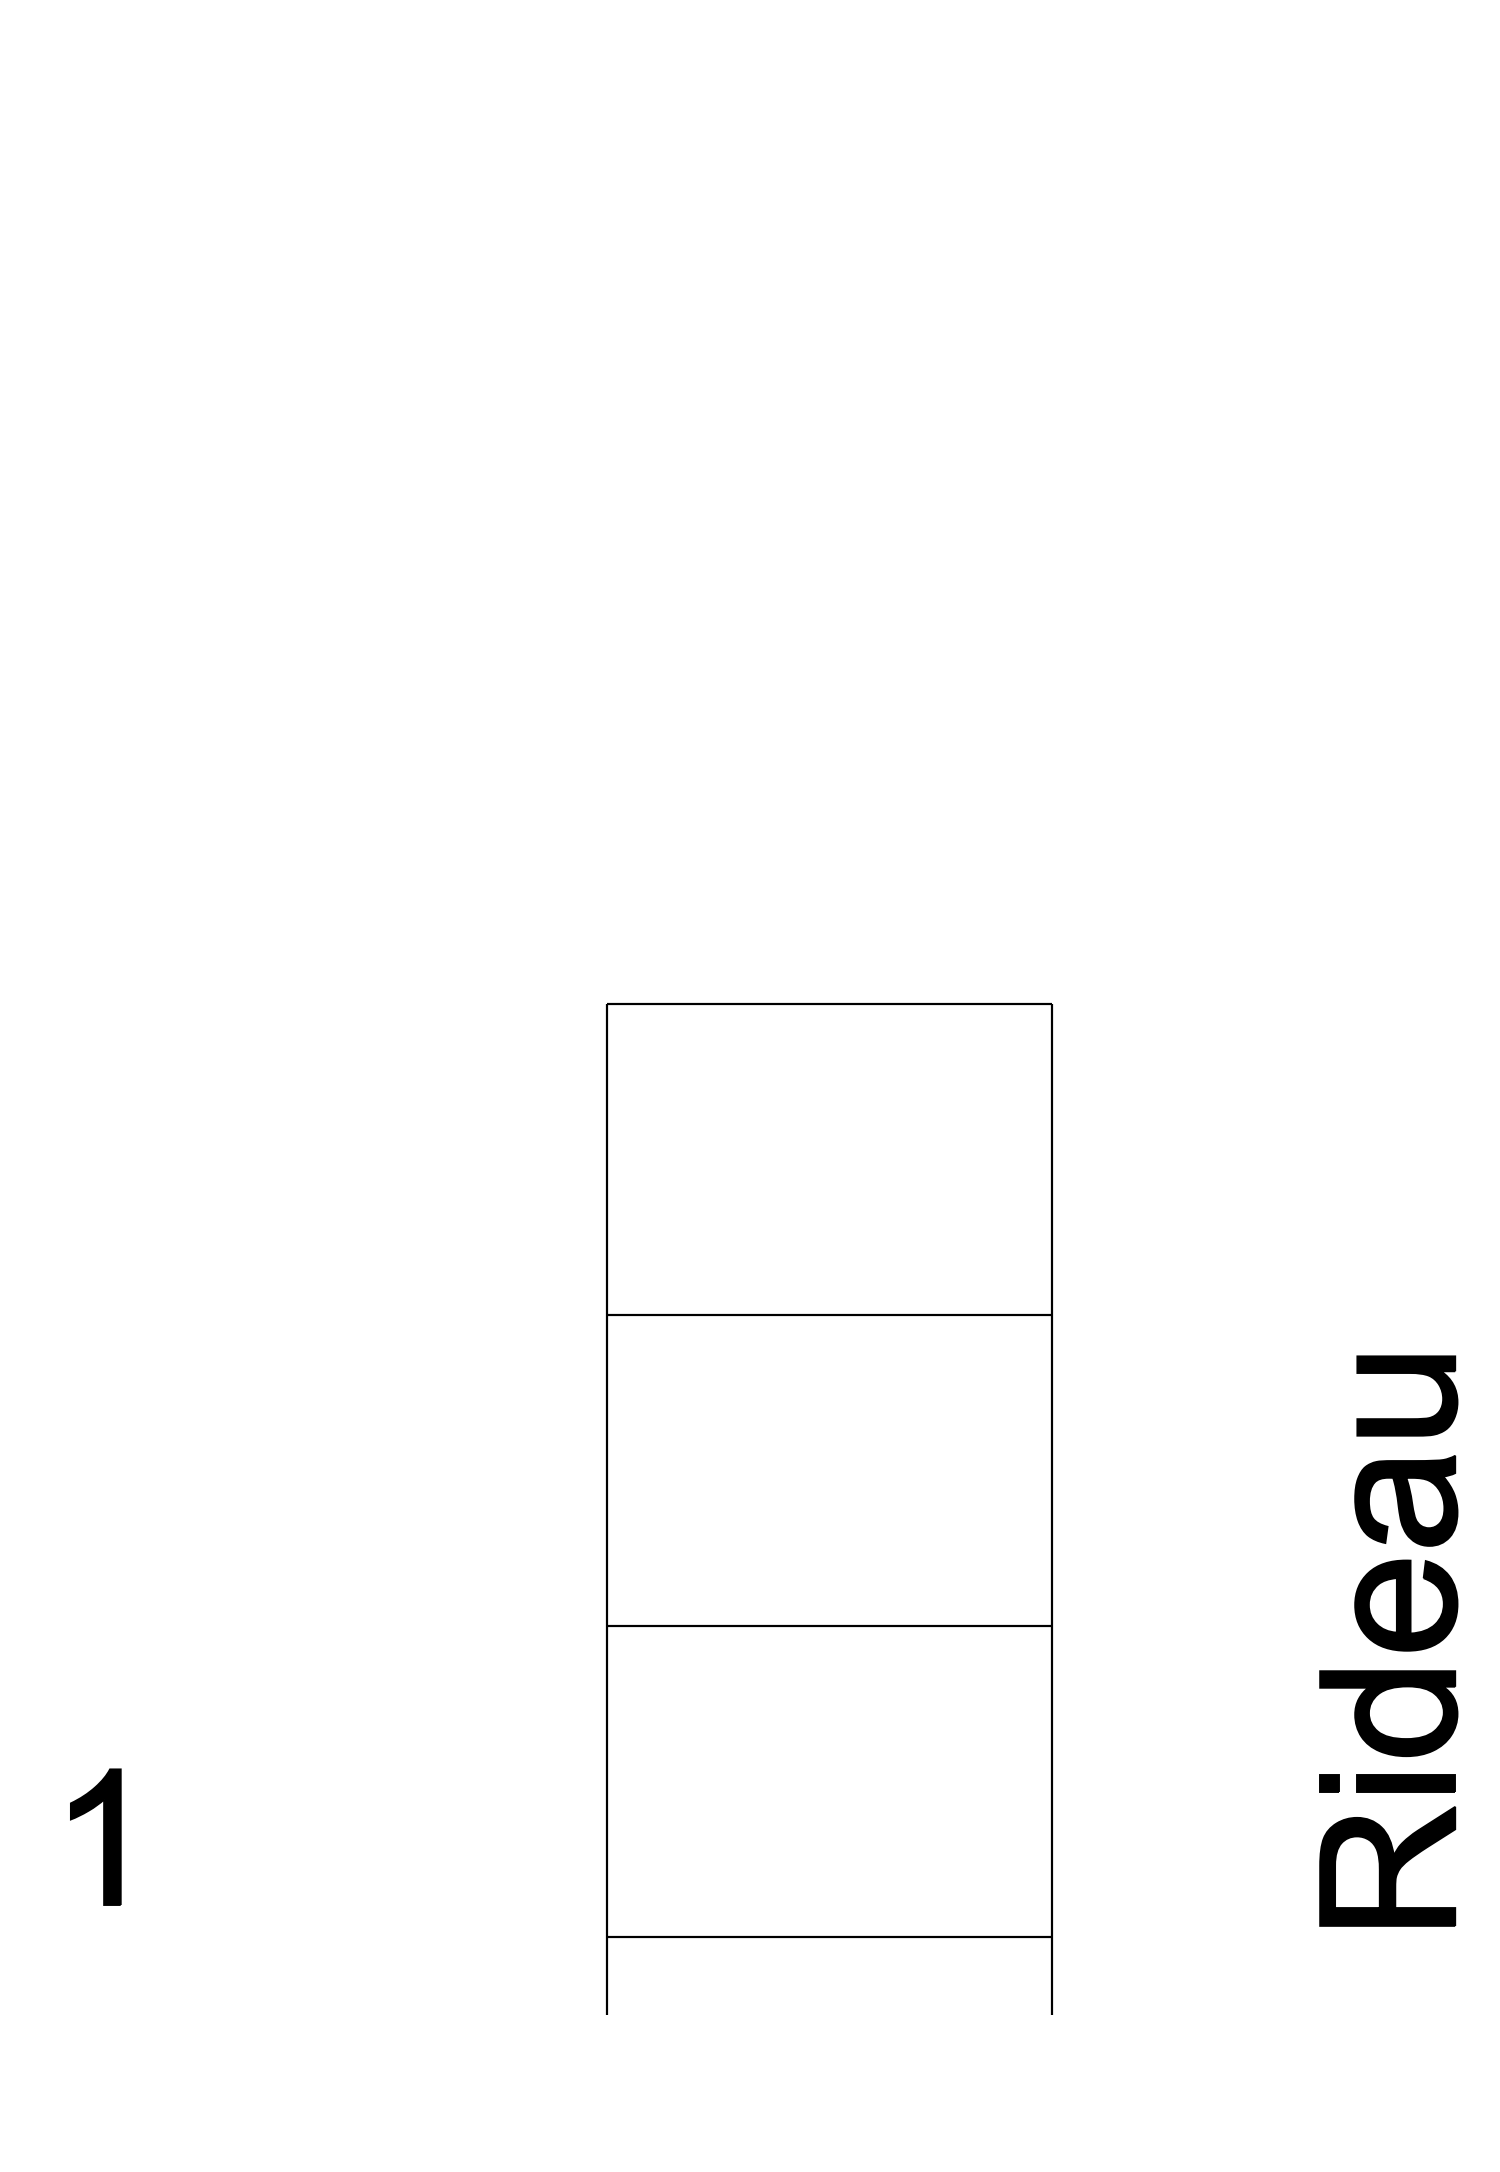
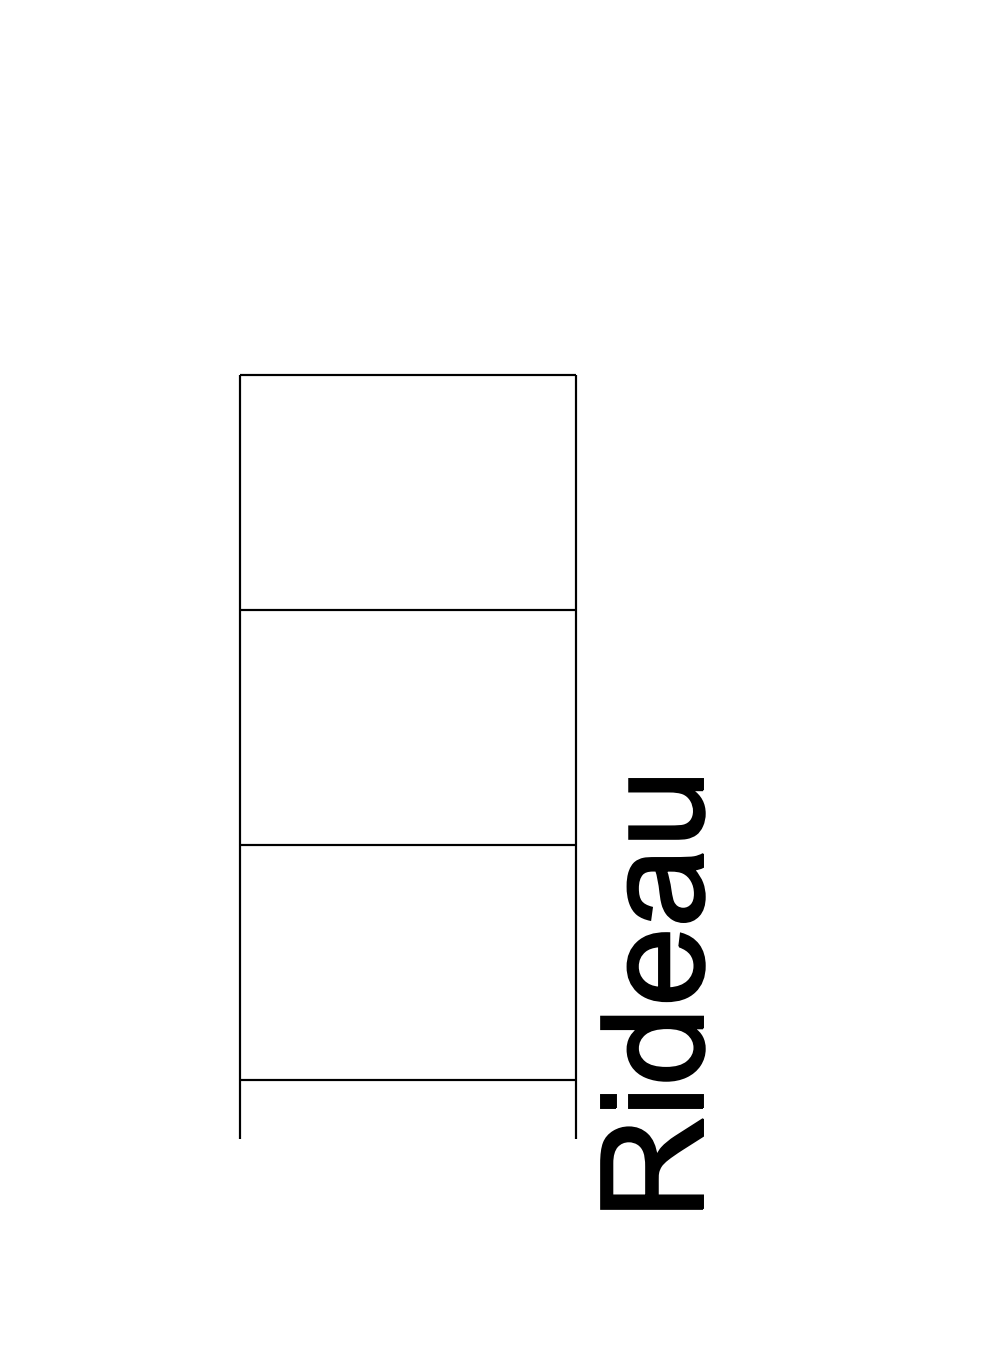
part: (1388, 1640) -> (652, 993), moved

